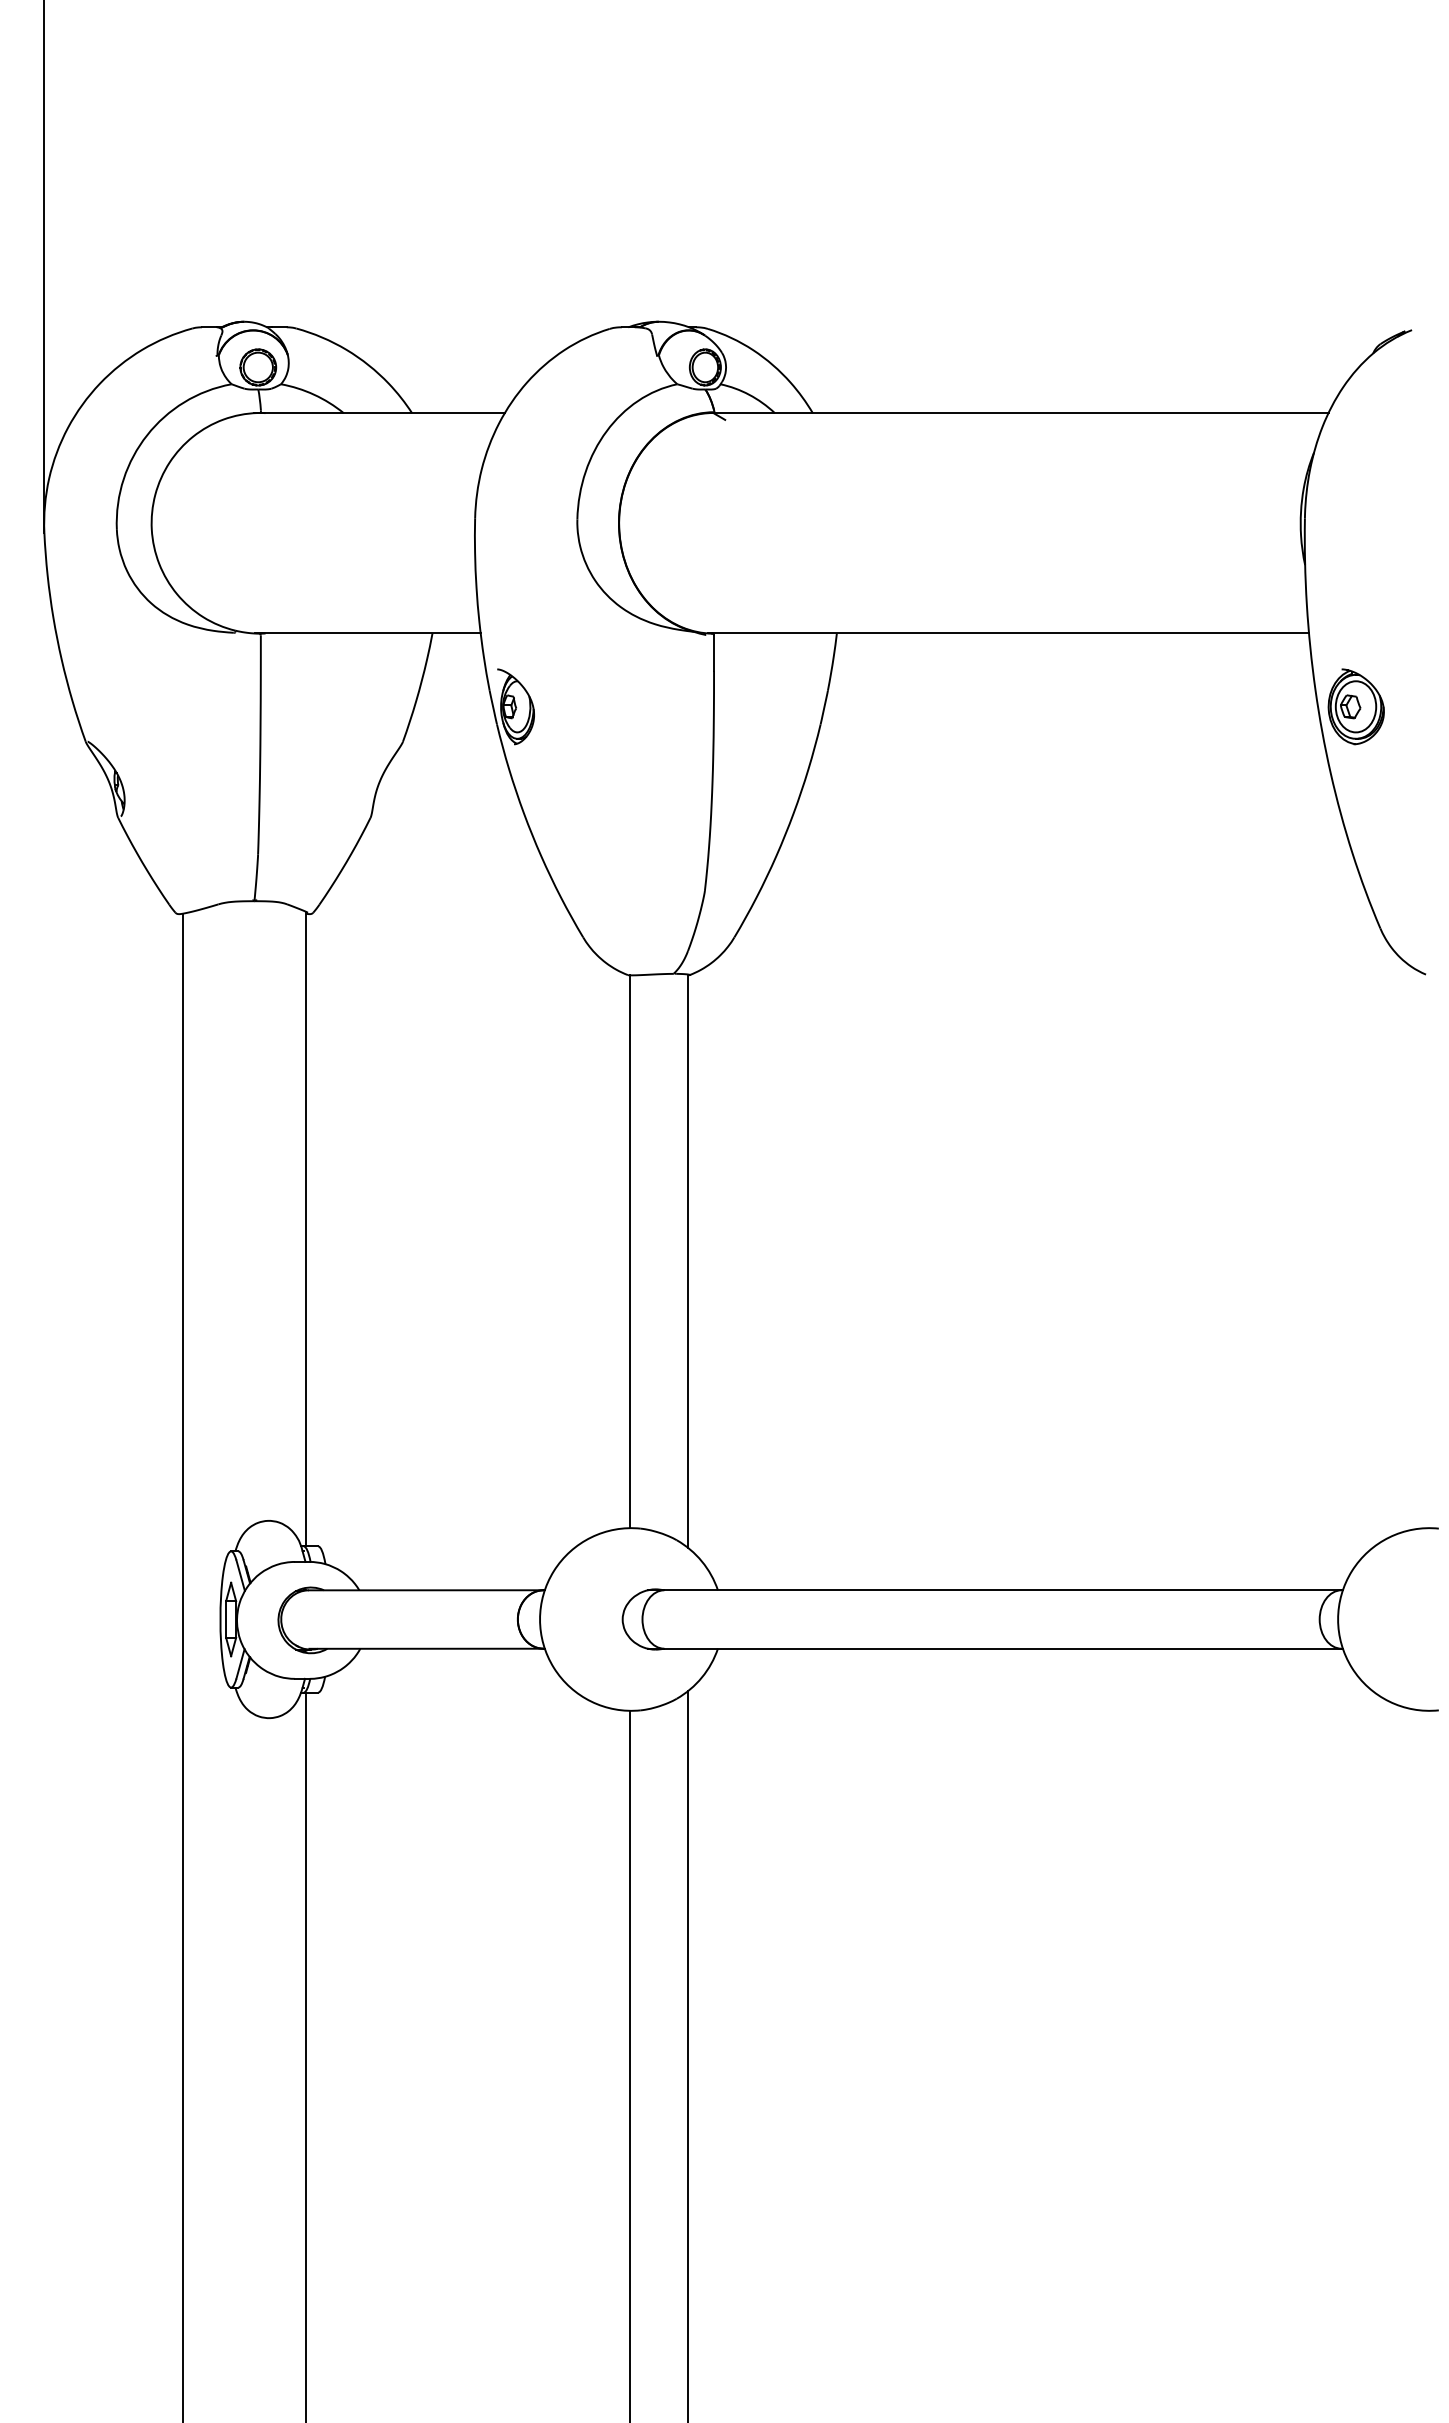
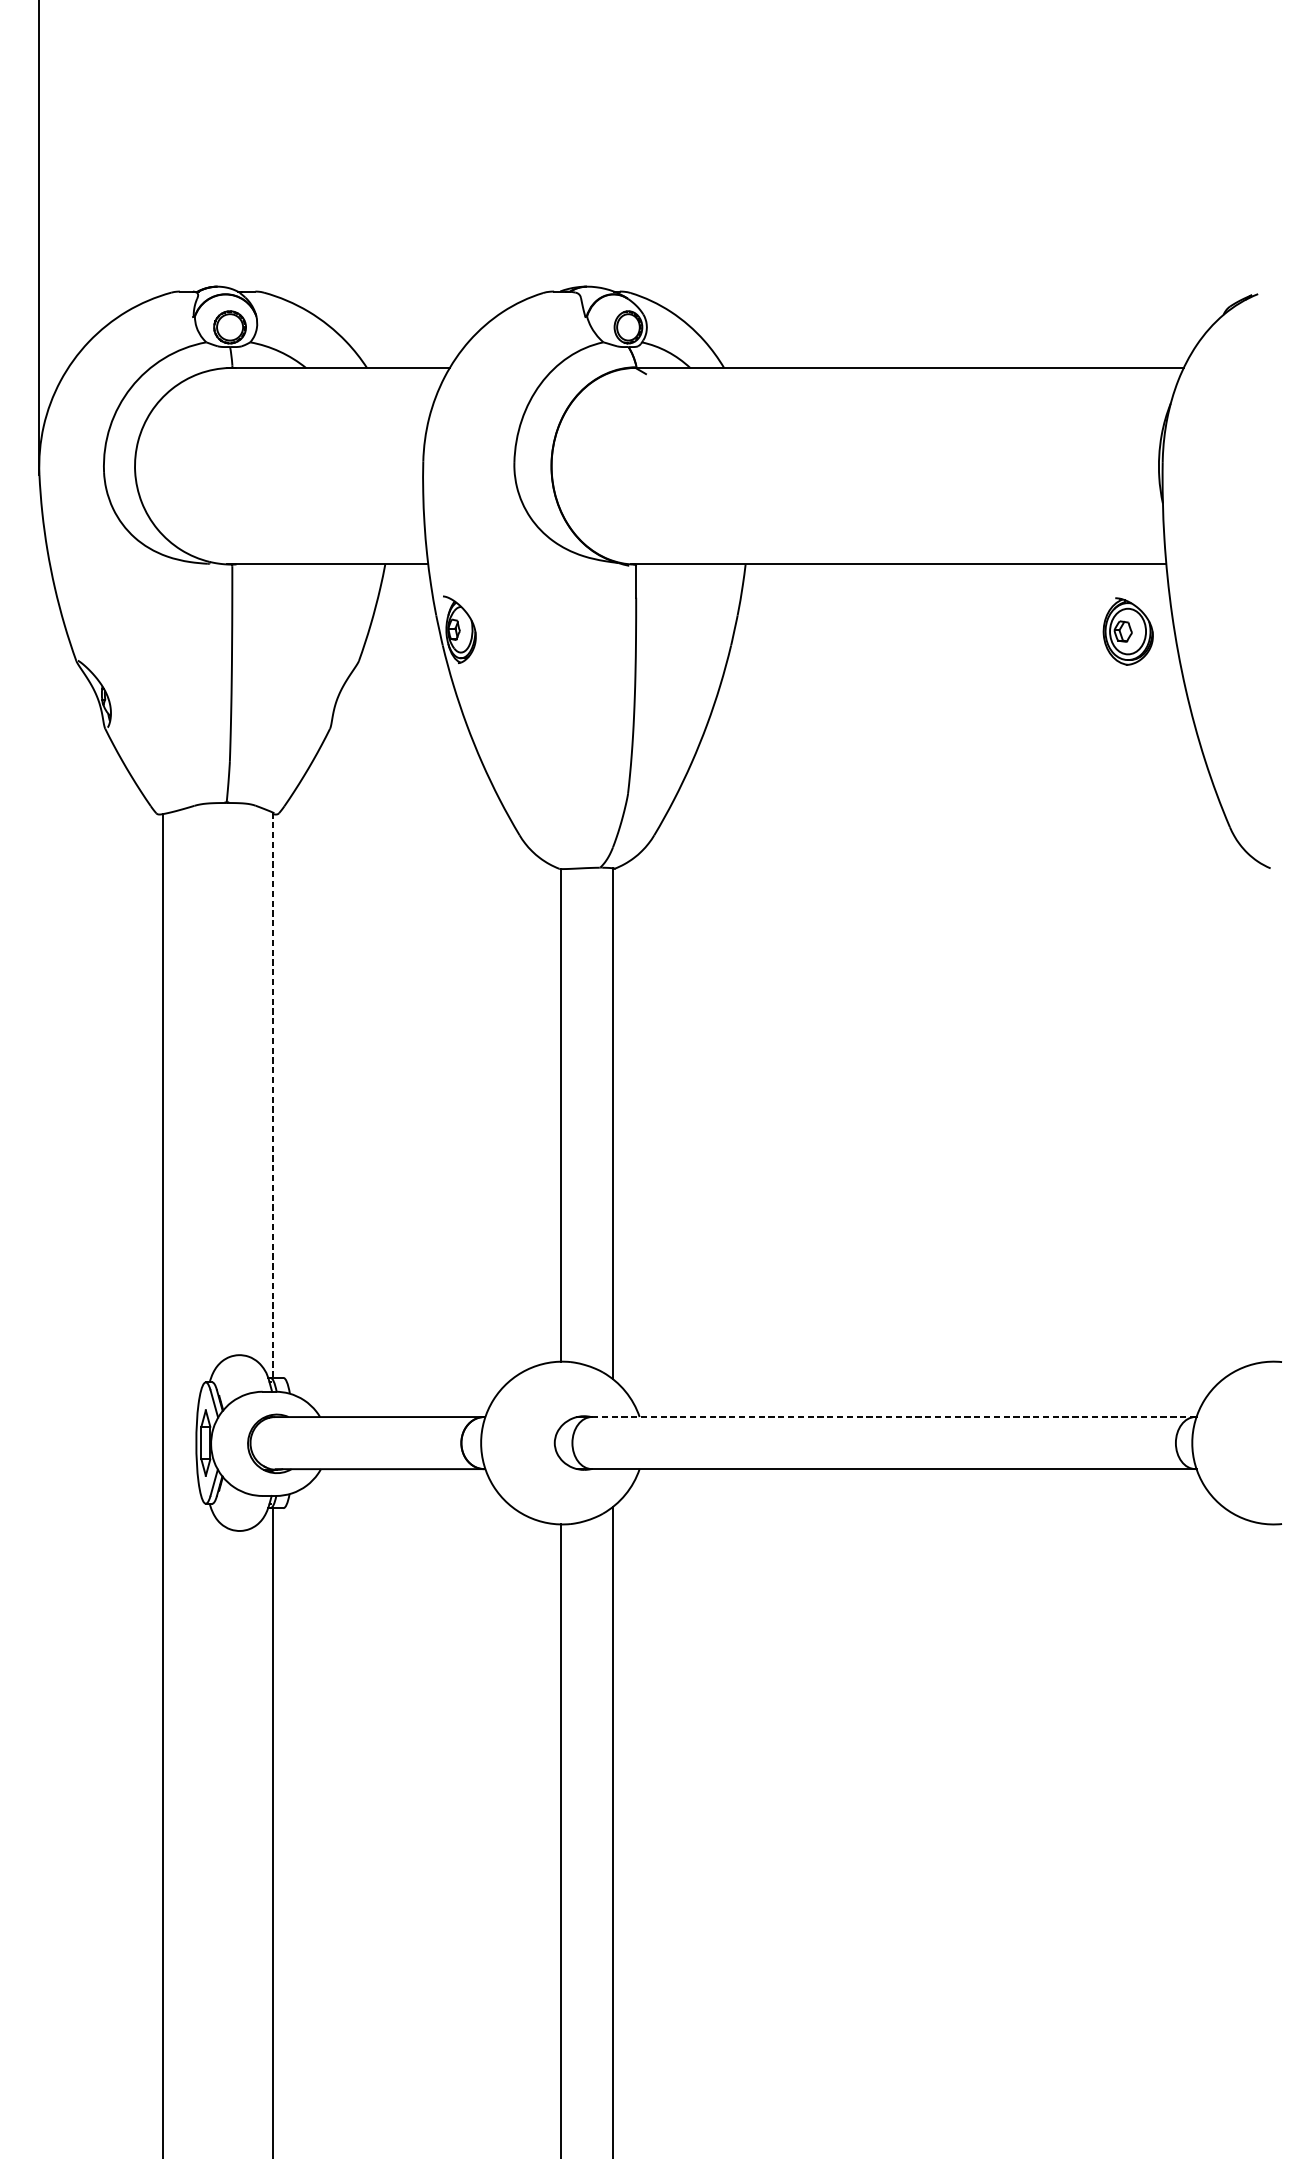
part: (1355, 706) -> (1127, 631), moved
line: (305, 1229) -> (272, 1095), solid -> dashed
line: (1003, 1590) -> (894, 1417), solid -> dashed

